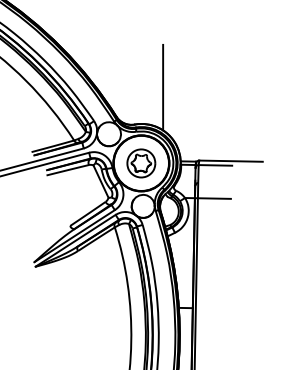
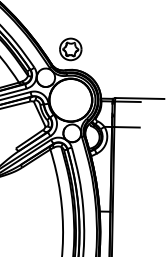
line: (163, 87) -> (87, 41), removed
part: (141, 163) -> (70, 49), moved

